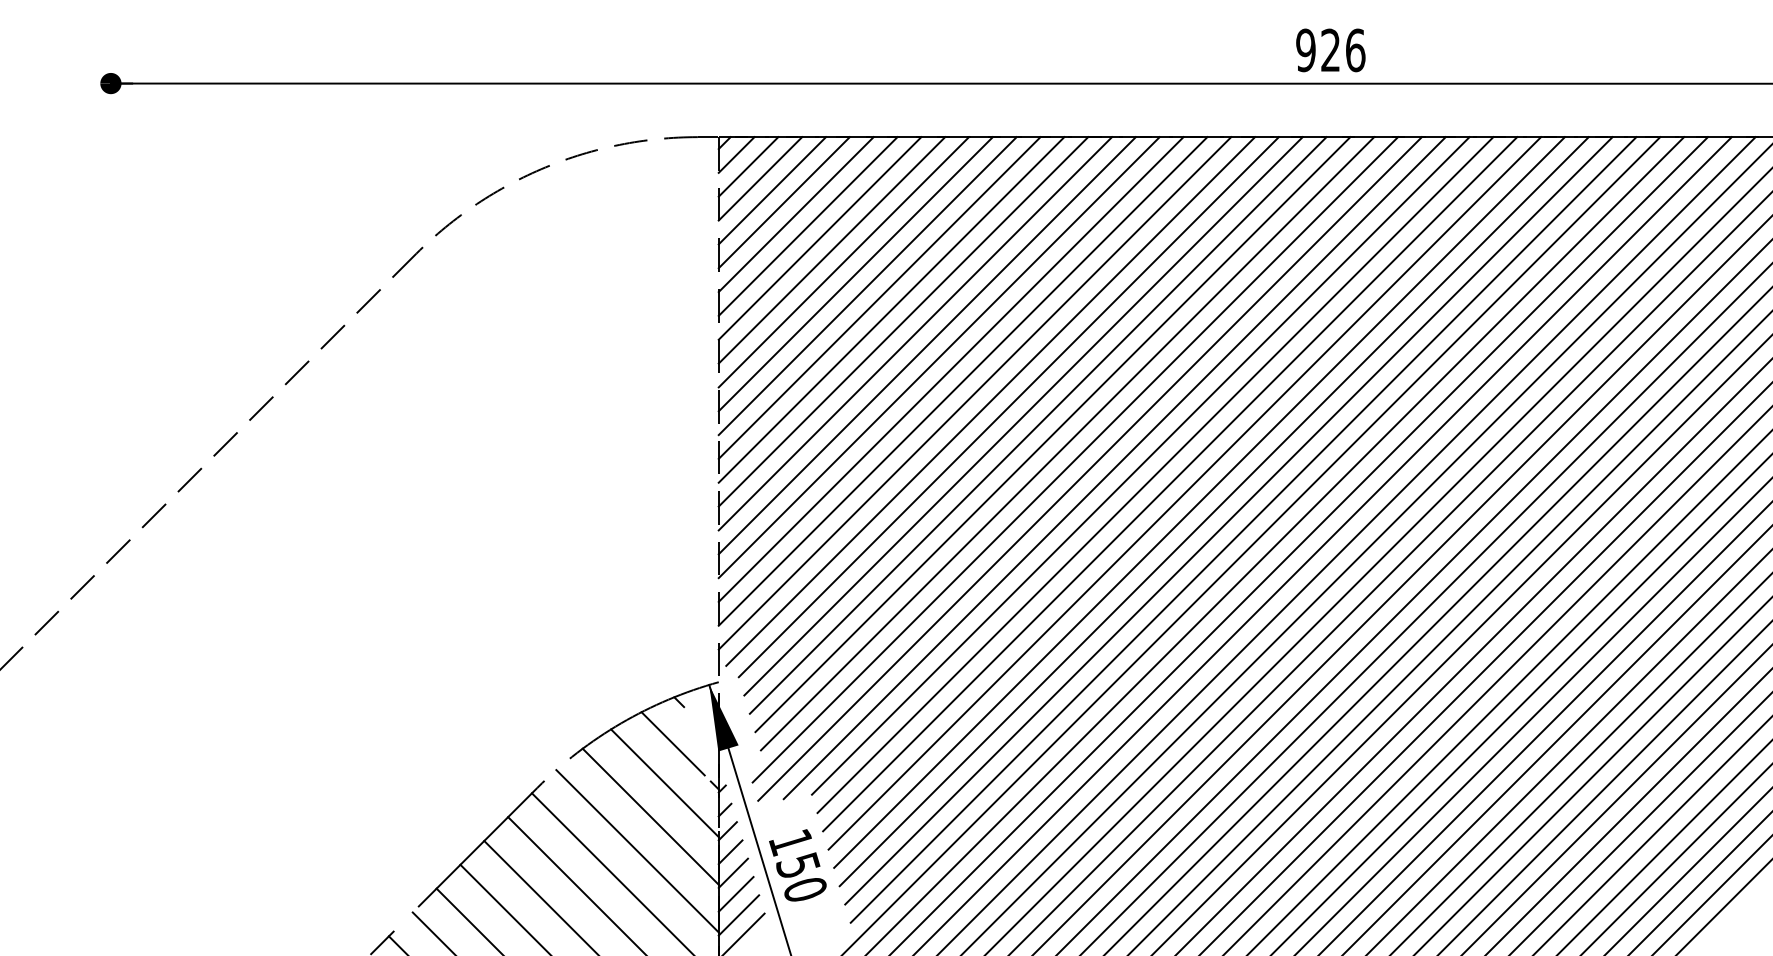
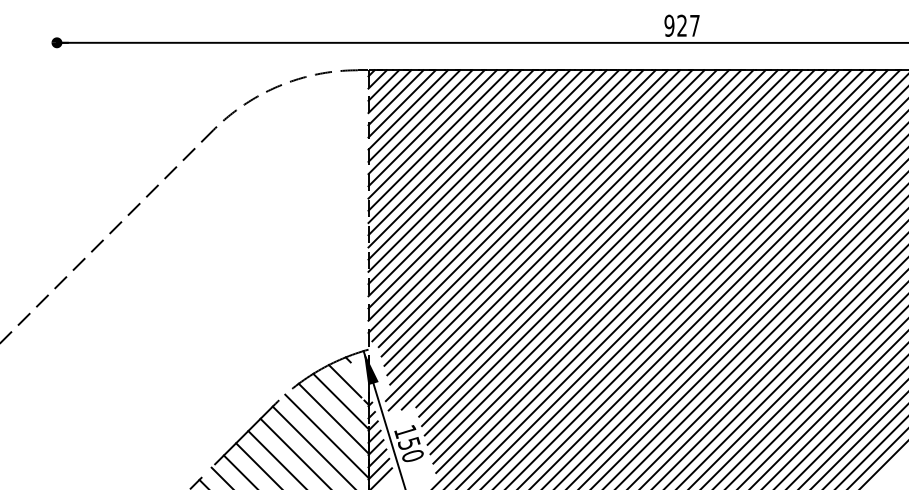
text: (1354, 49) -> (694, 25), 926 -> 927

